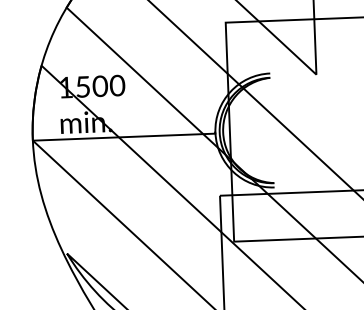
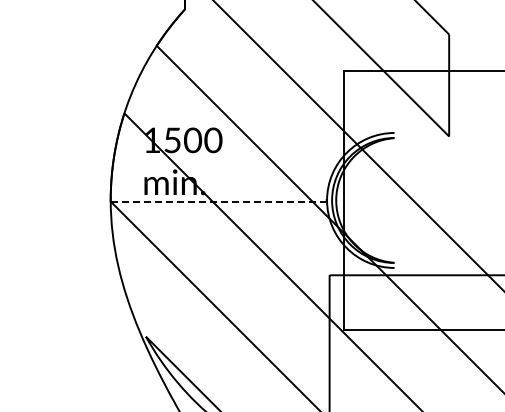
line: (123, 137) -> (218, 201), solid -> dashed

